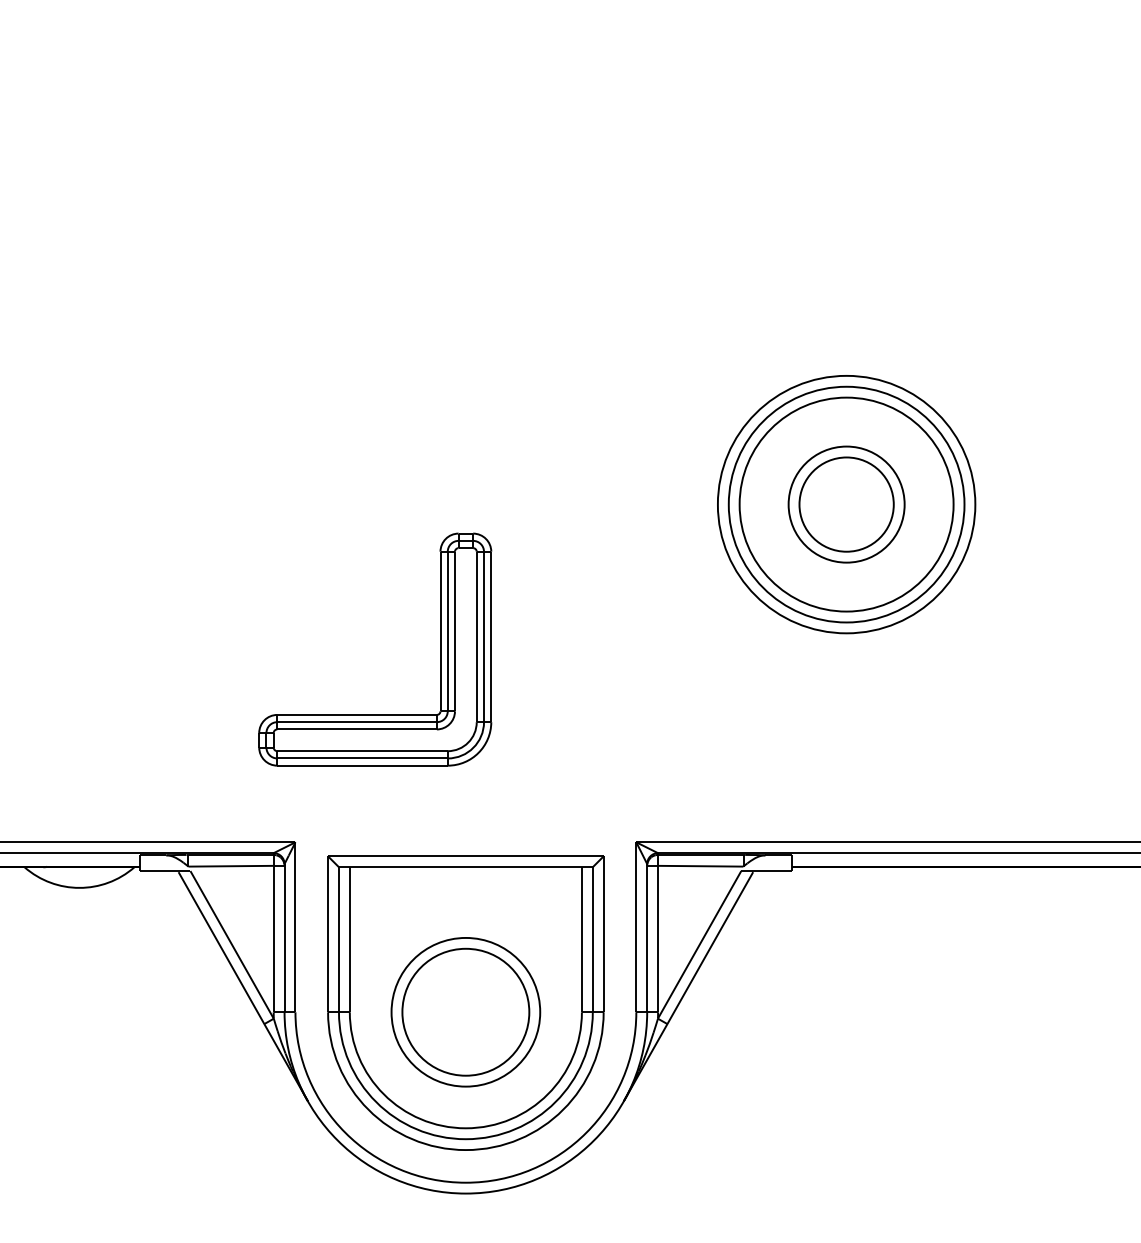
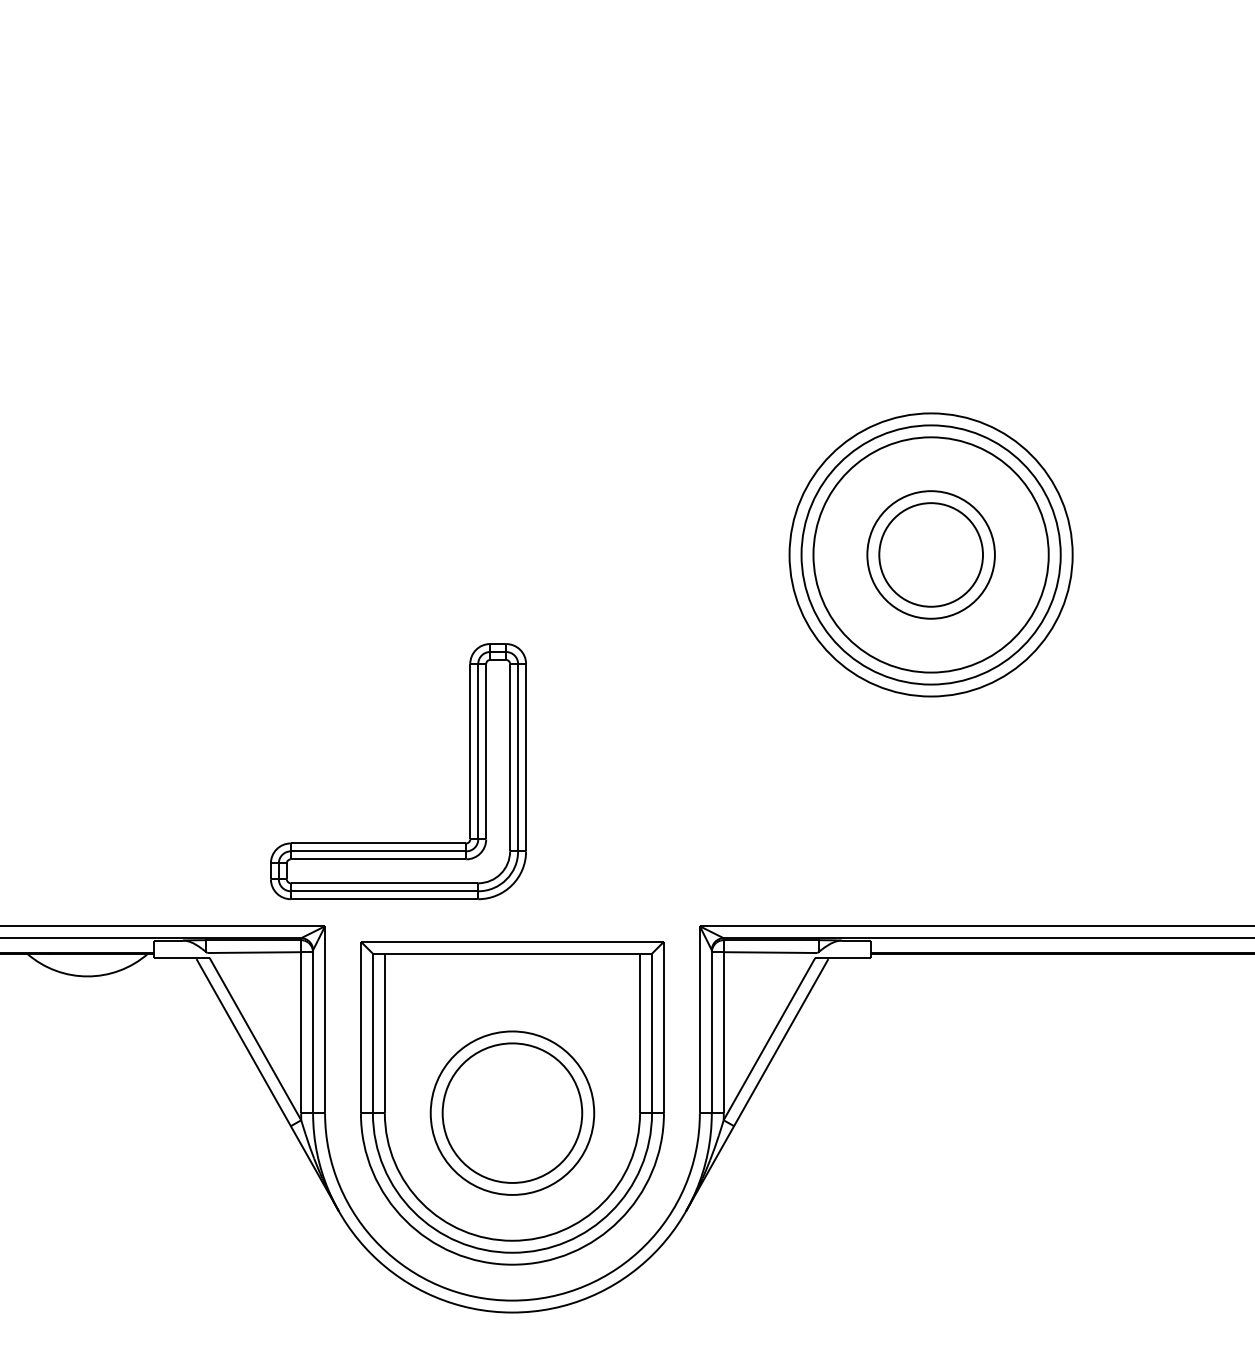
part: (440, 649) -> (470, 771), moved

